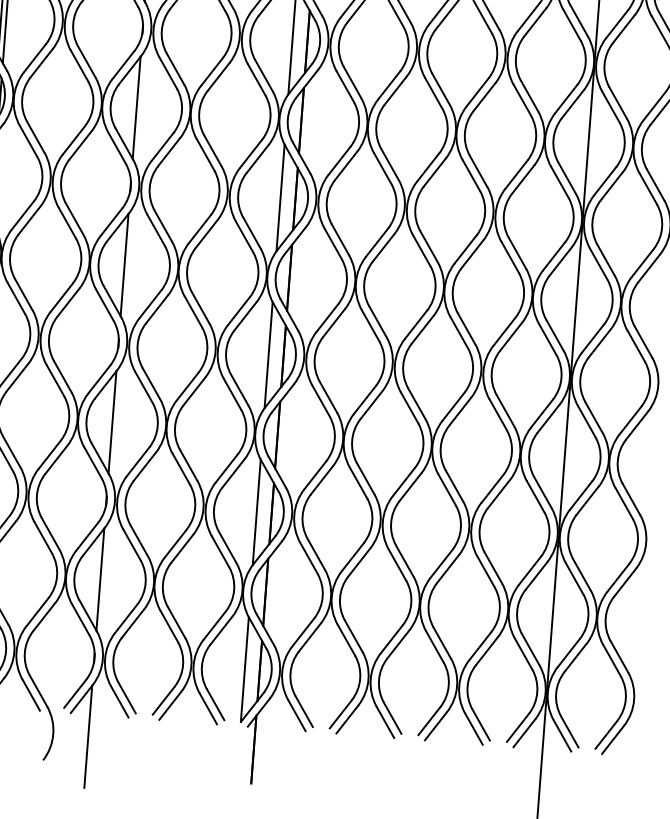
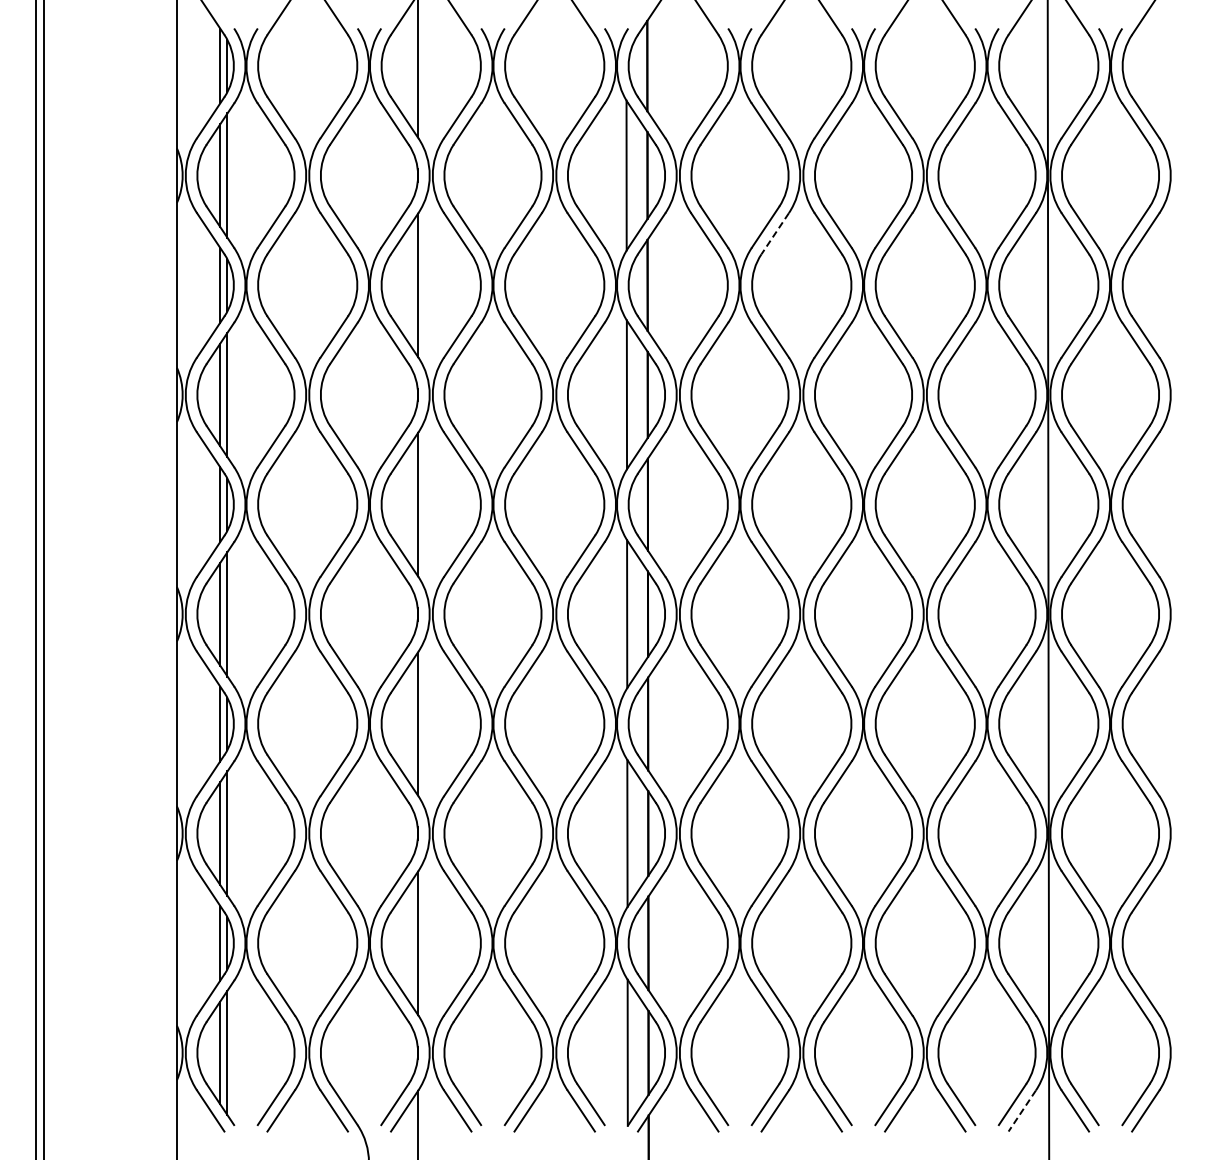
line: (395, 90) -> (775, 233), solid -> dashed
line: (524, 733) -> (1022, 1111), solid -> dashed

